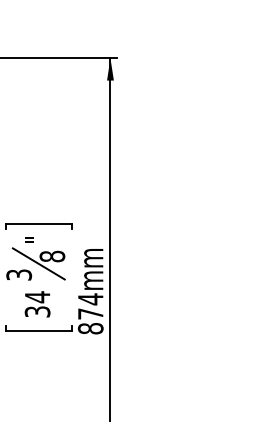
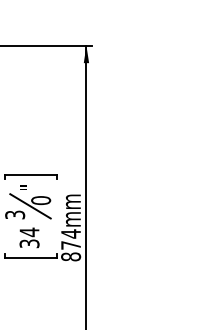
text: (52, 256) -> (41, 200), 8 -> 0

